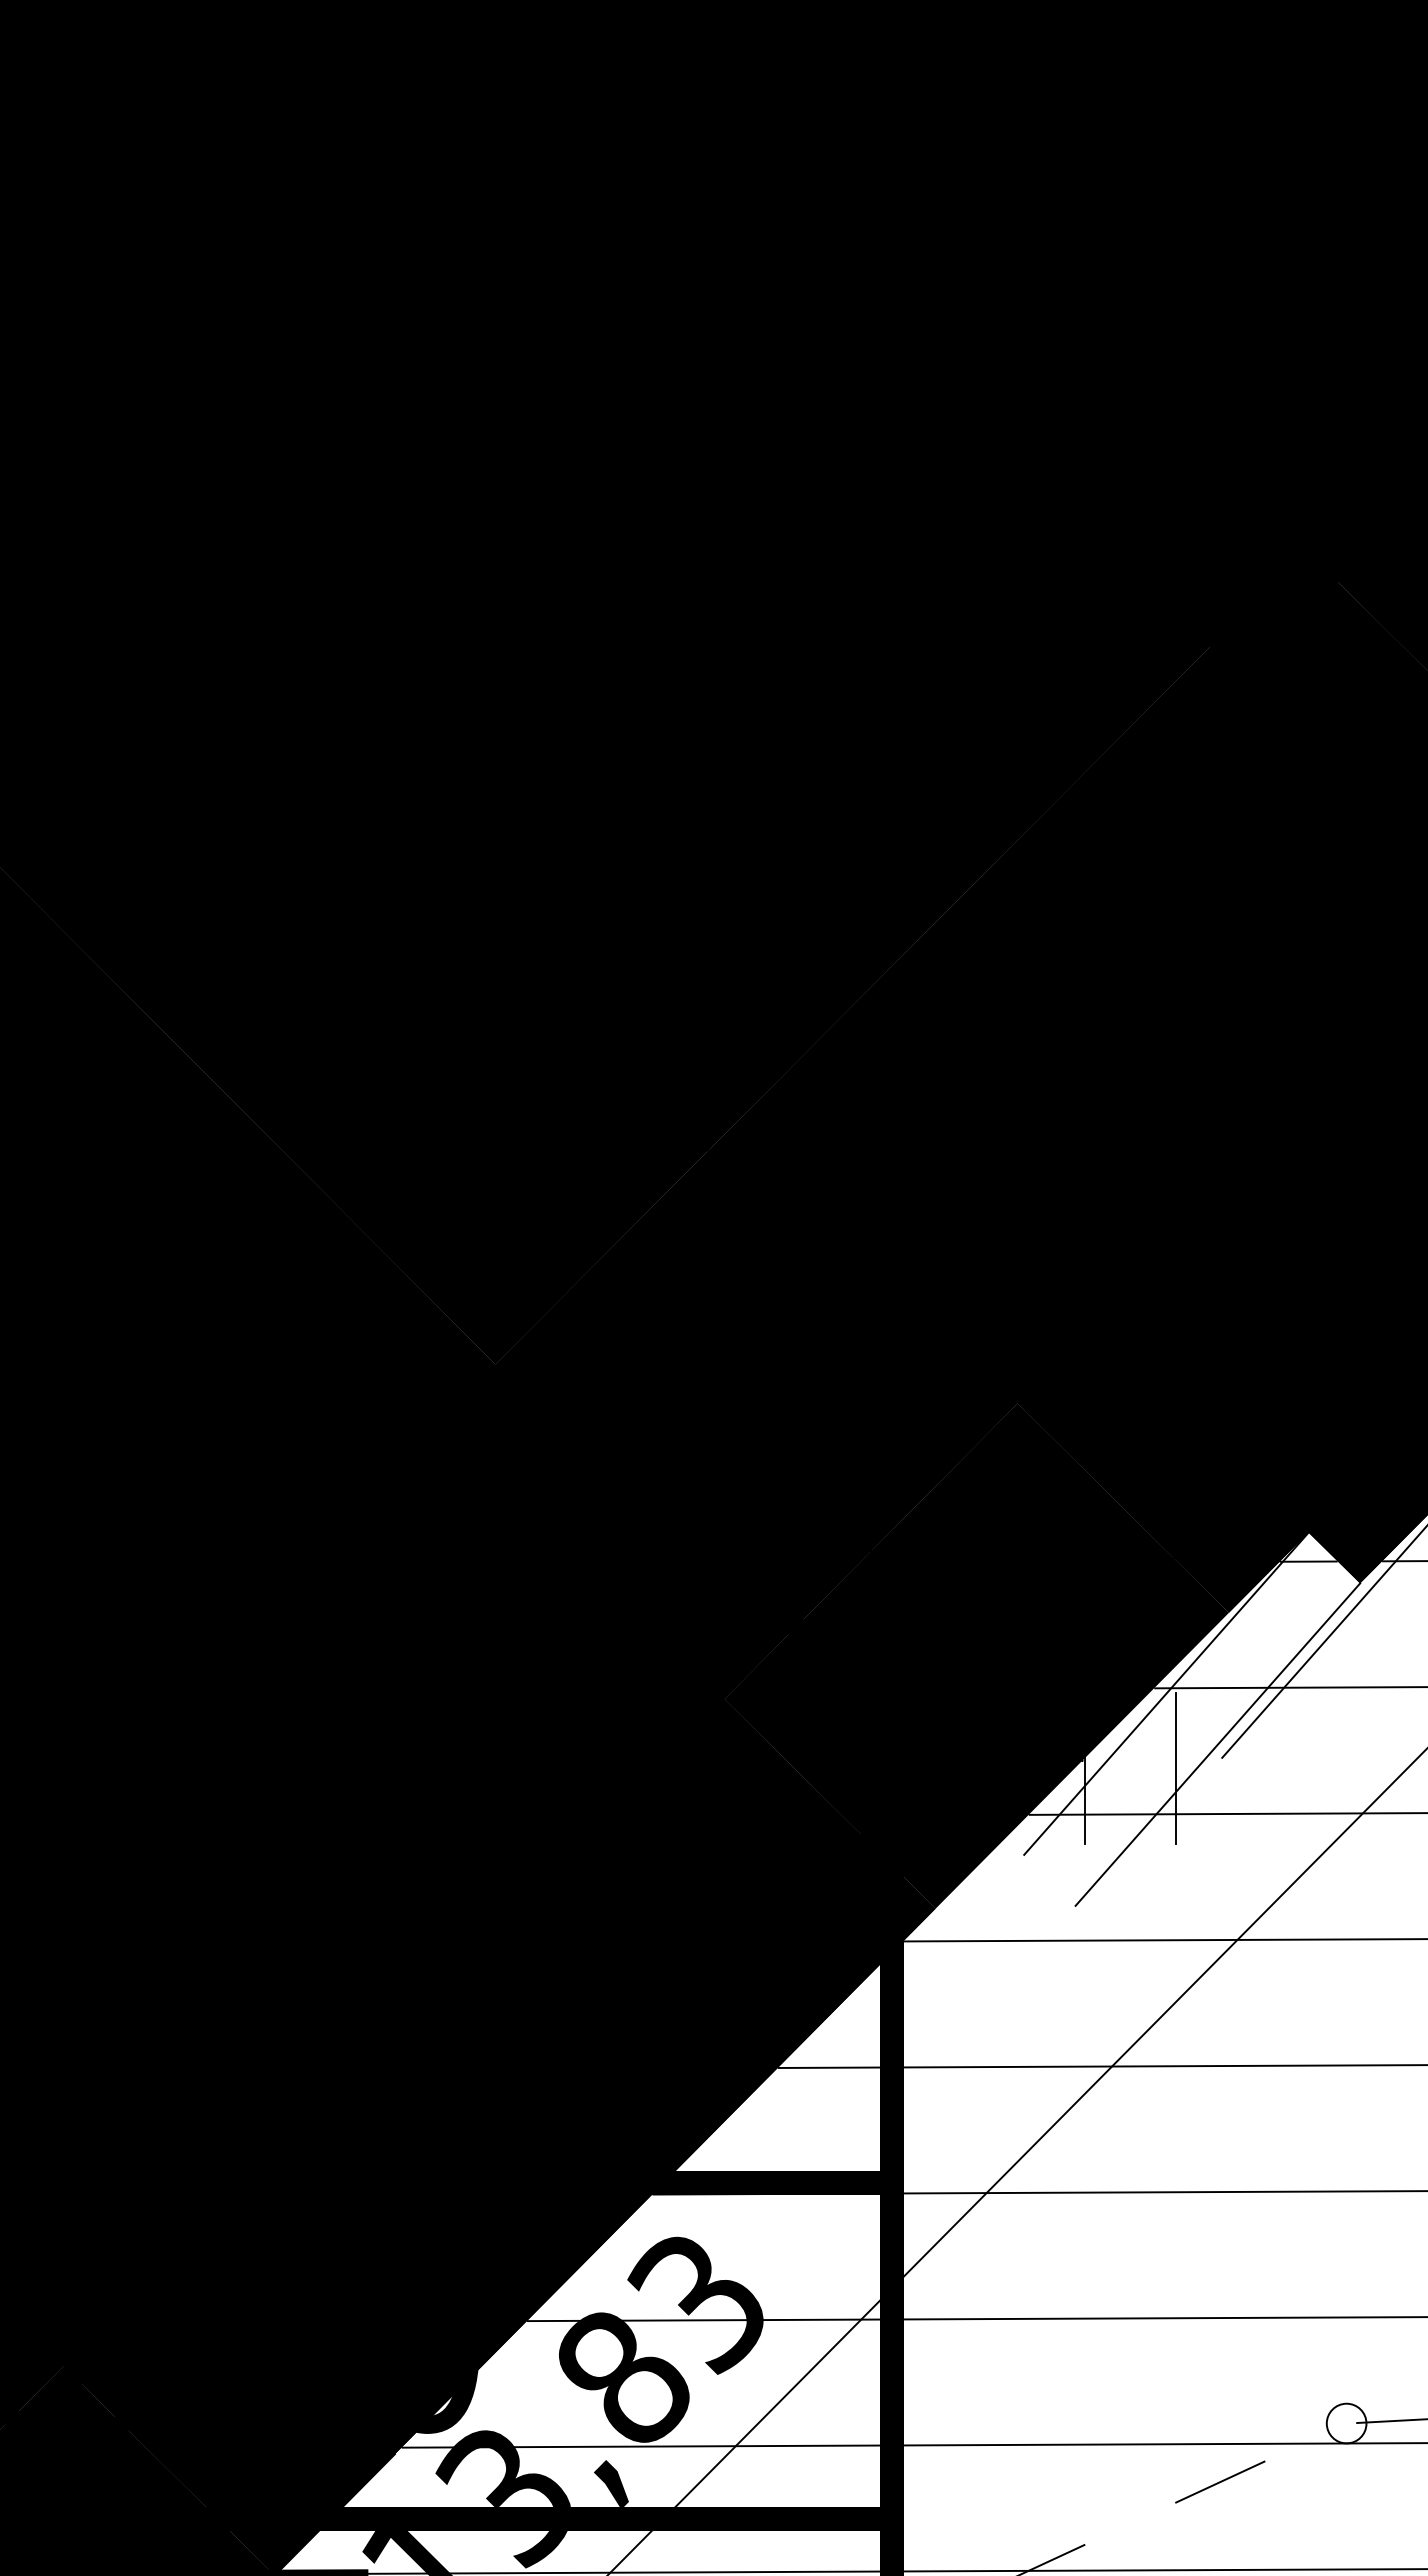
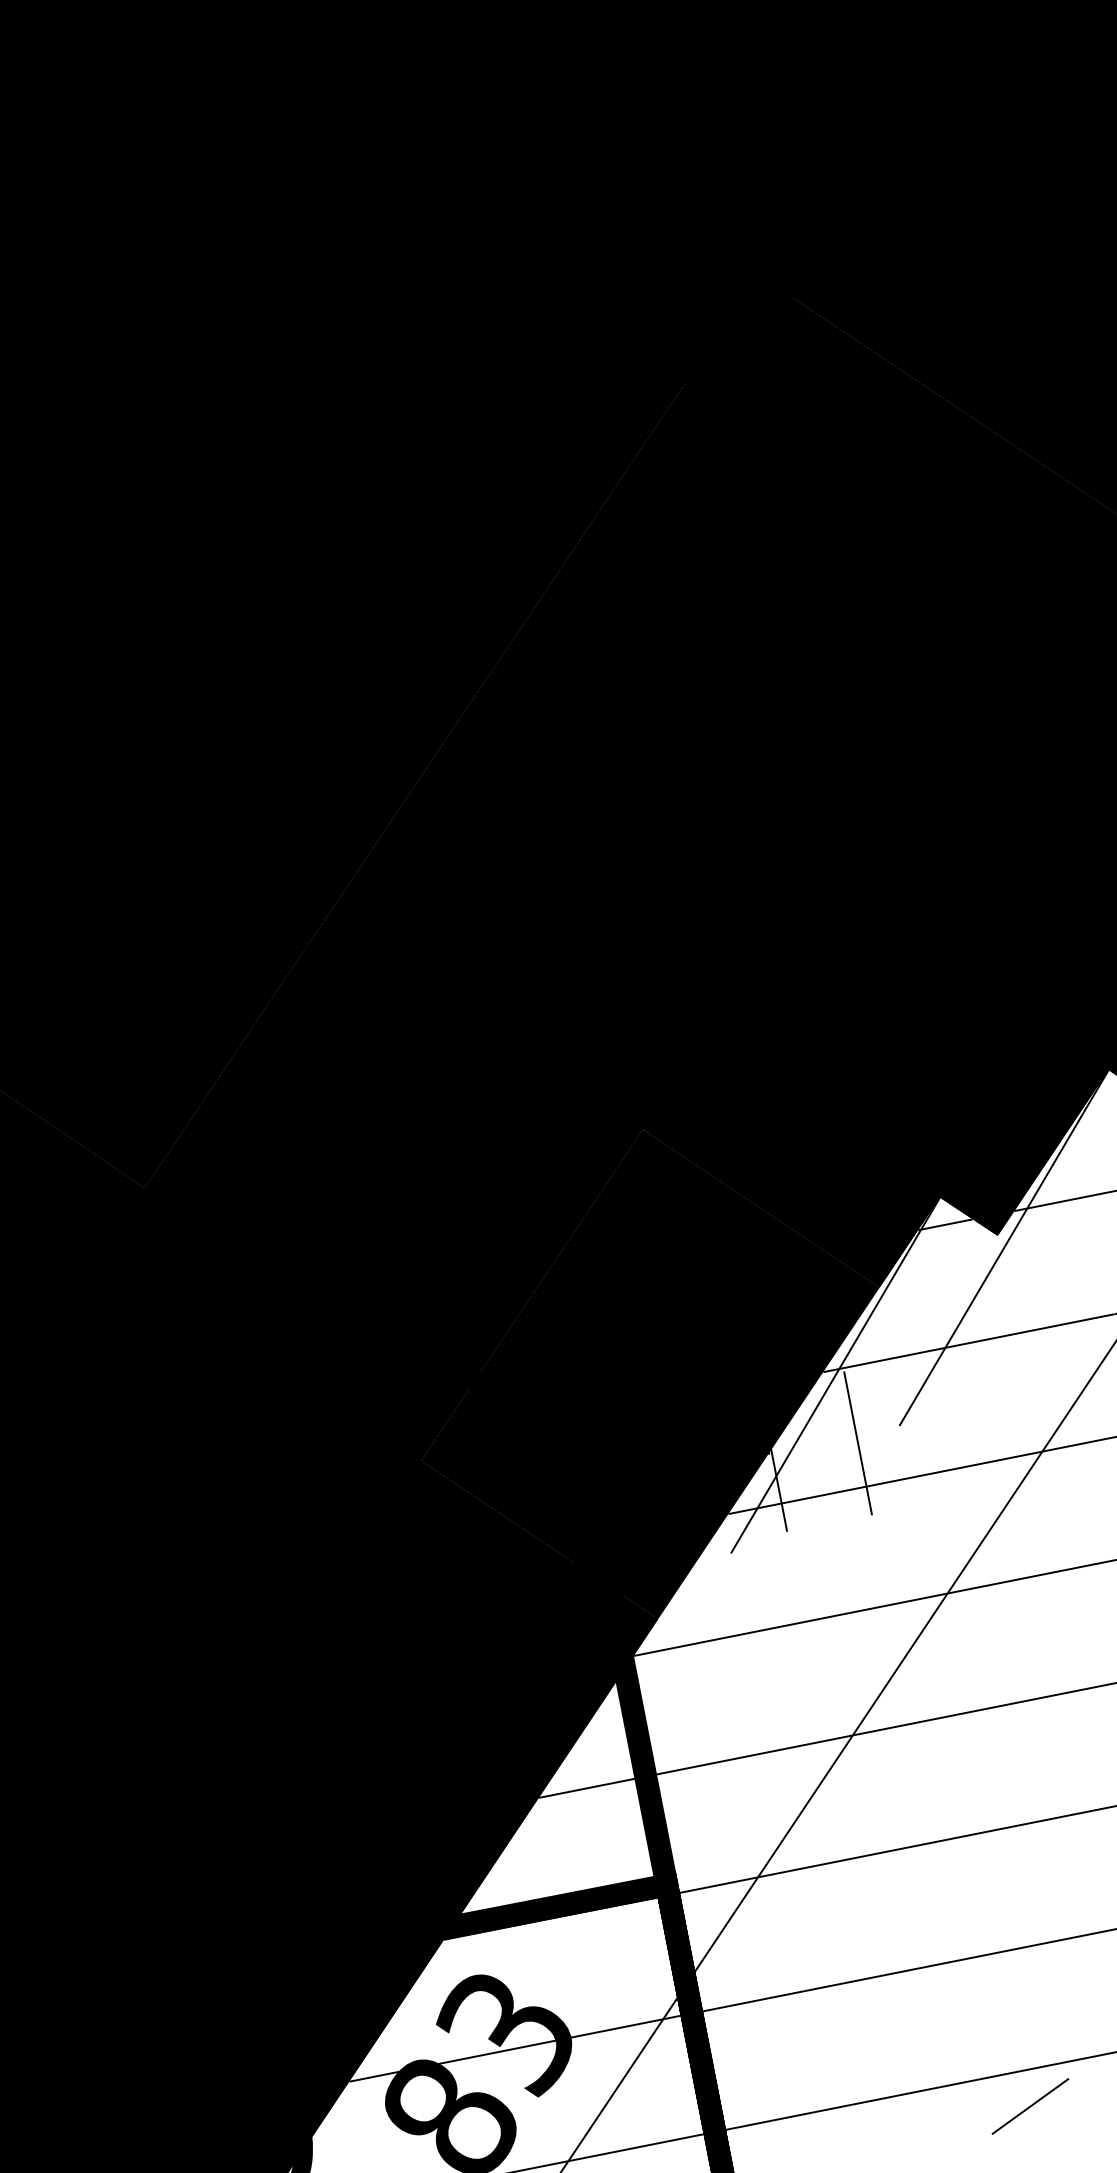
line: (1217, 1744) -> (893, 1413), removed

